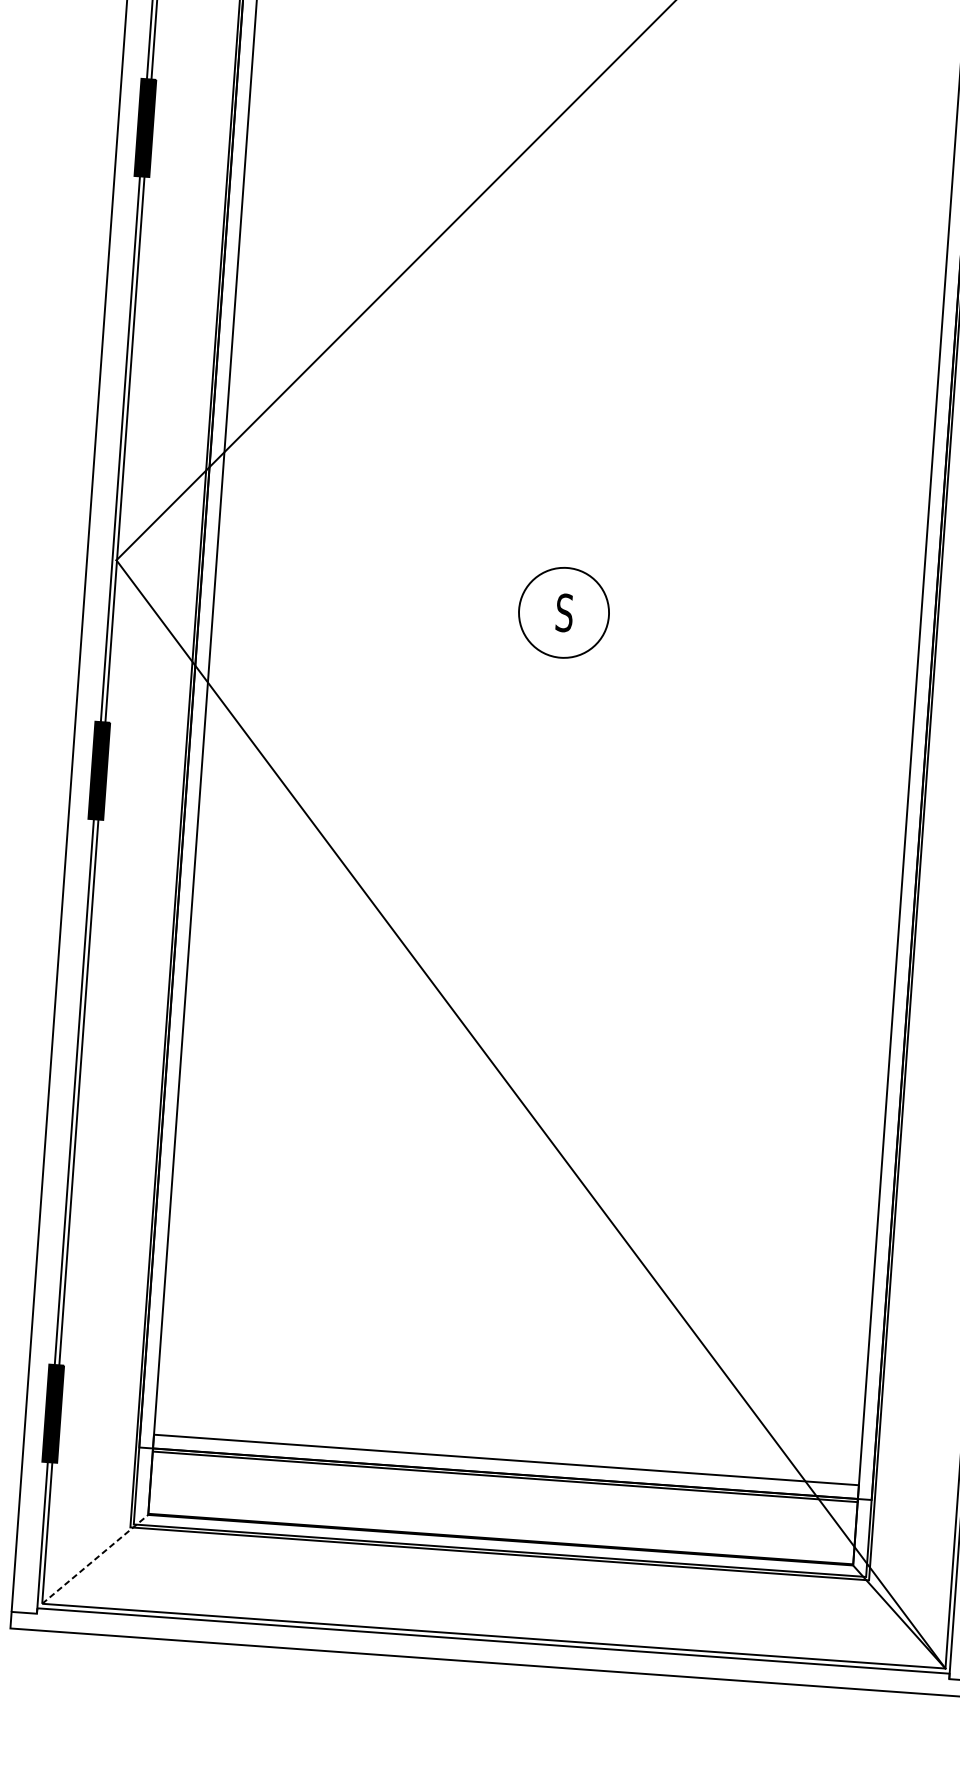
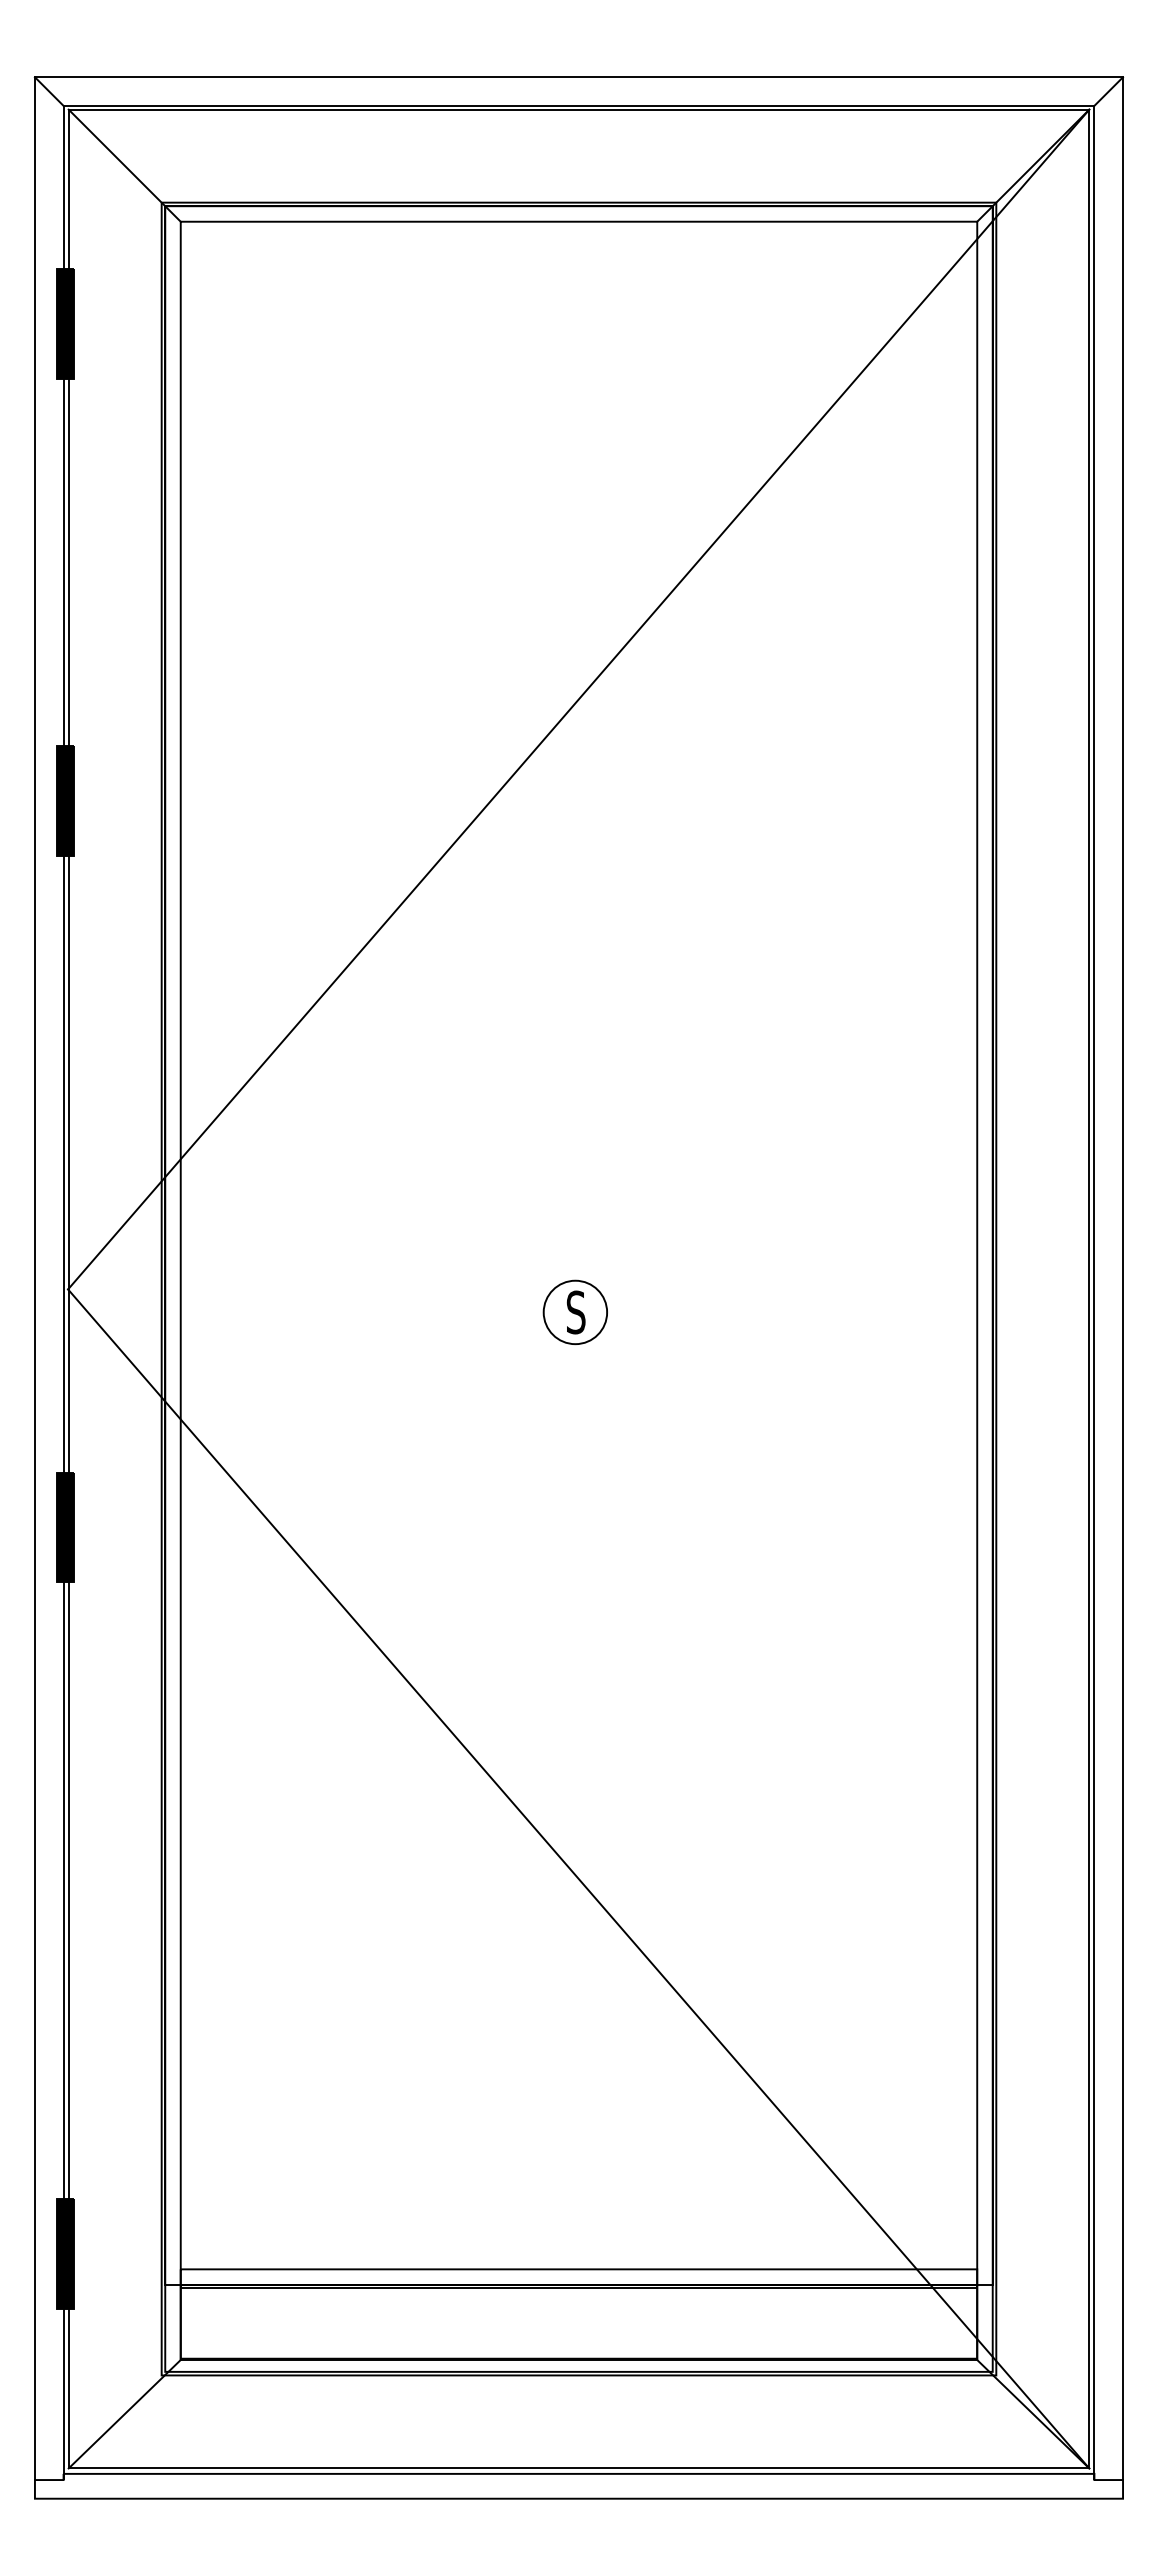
circle: (564, 612) -> (575, 1312), size x0.62
line: (95, 1559) -> (124, 2414), dashed -> solid

